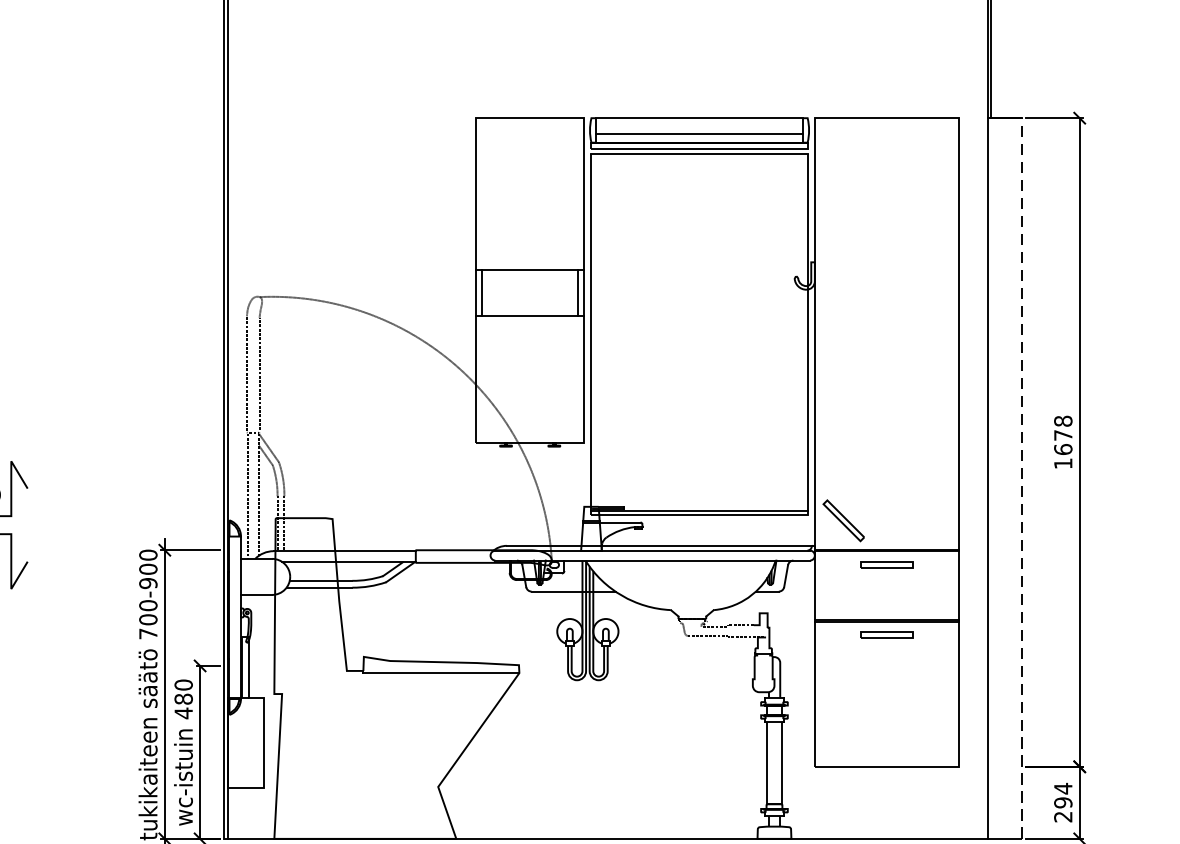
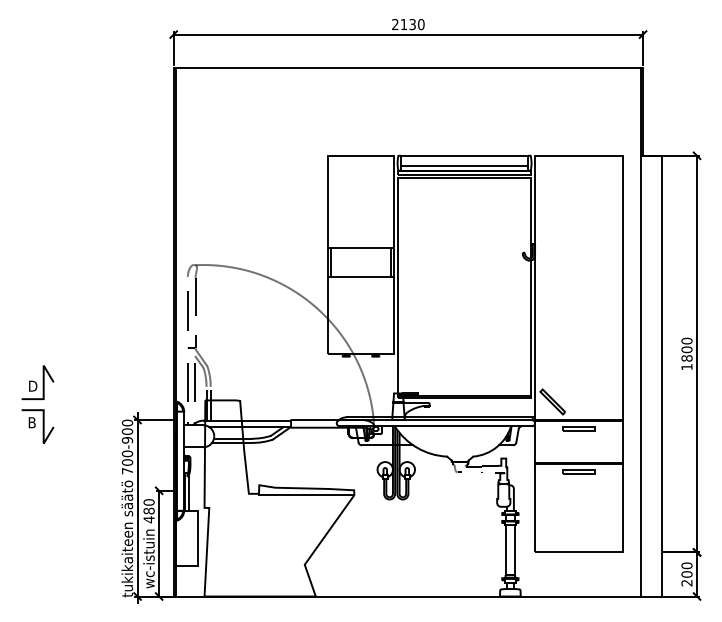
text: (1062, 434) -> (686, 349), 1678 -> 1800
line: (1021, 477) -> (661, 375), dashed -> solid
text: (1062, 794) -> (686, 569), 294 -> 200

